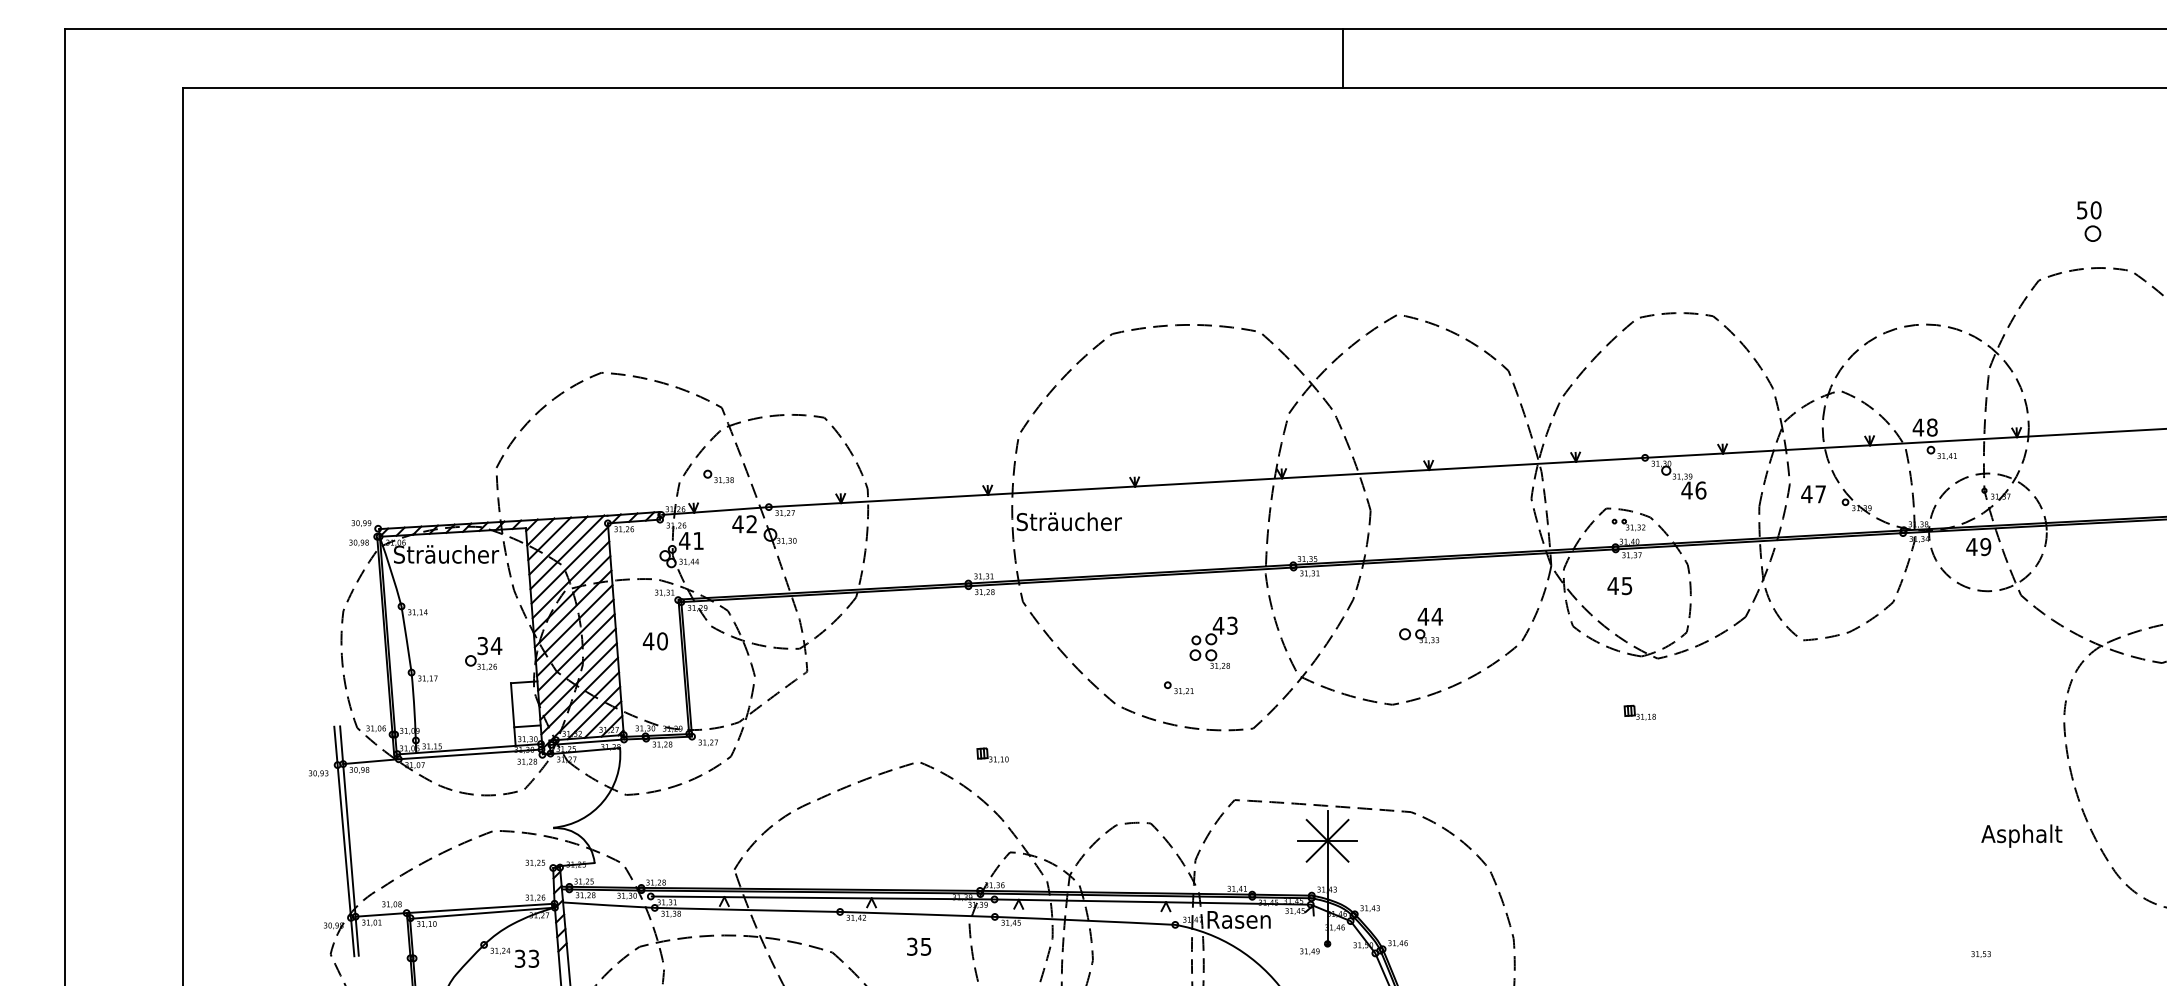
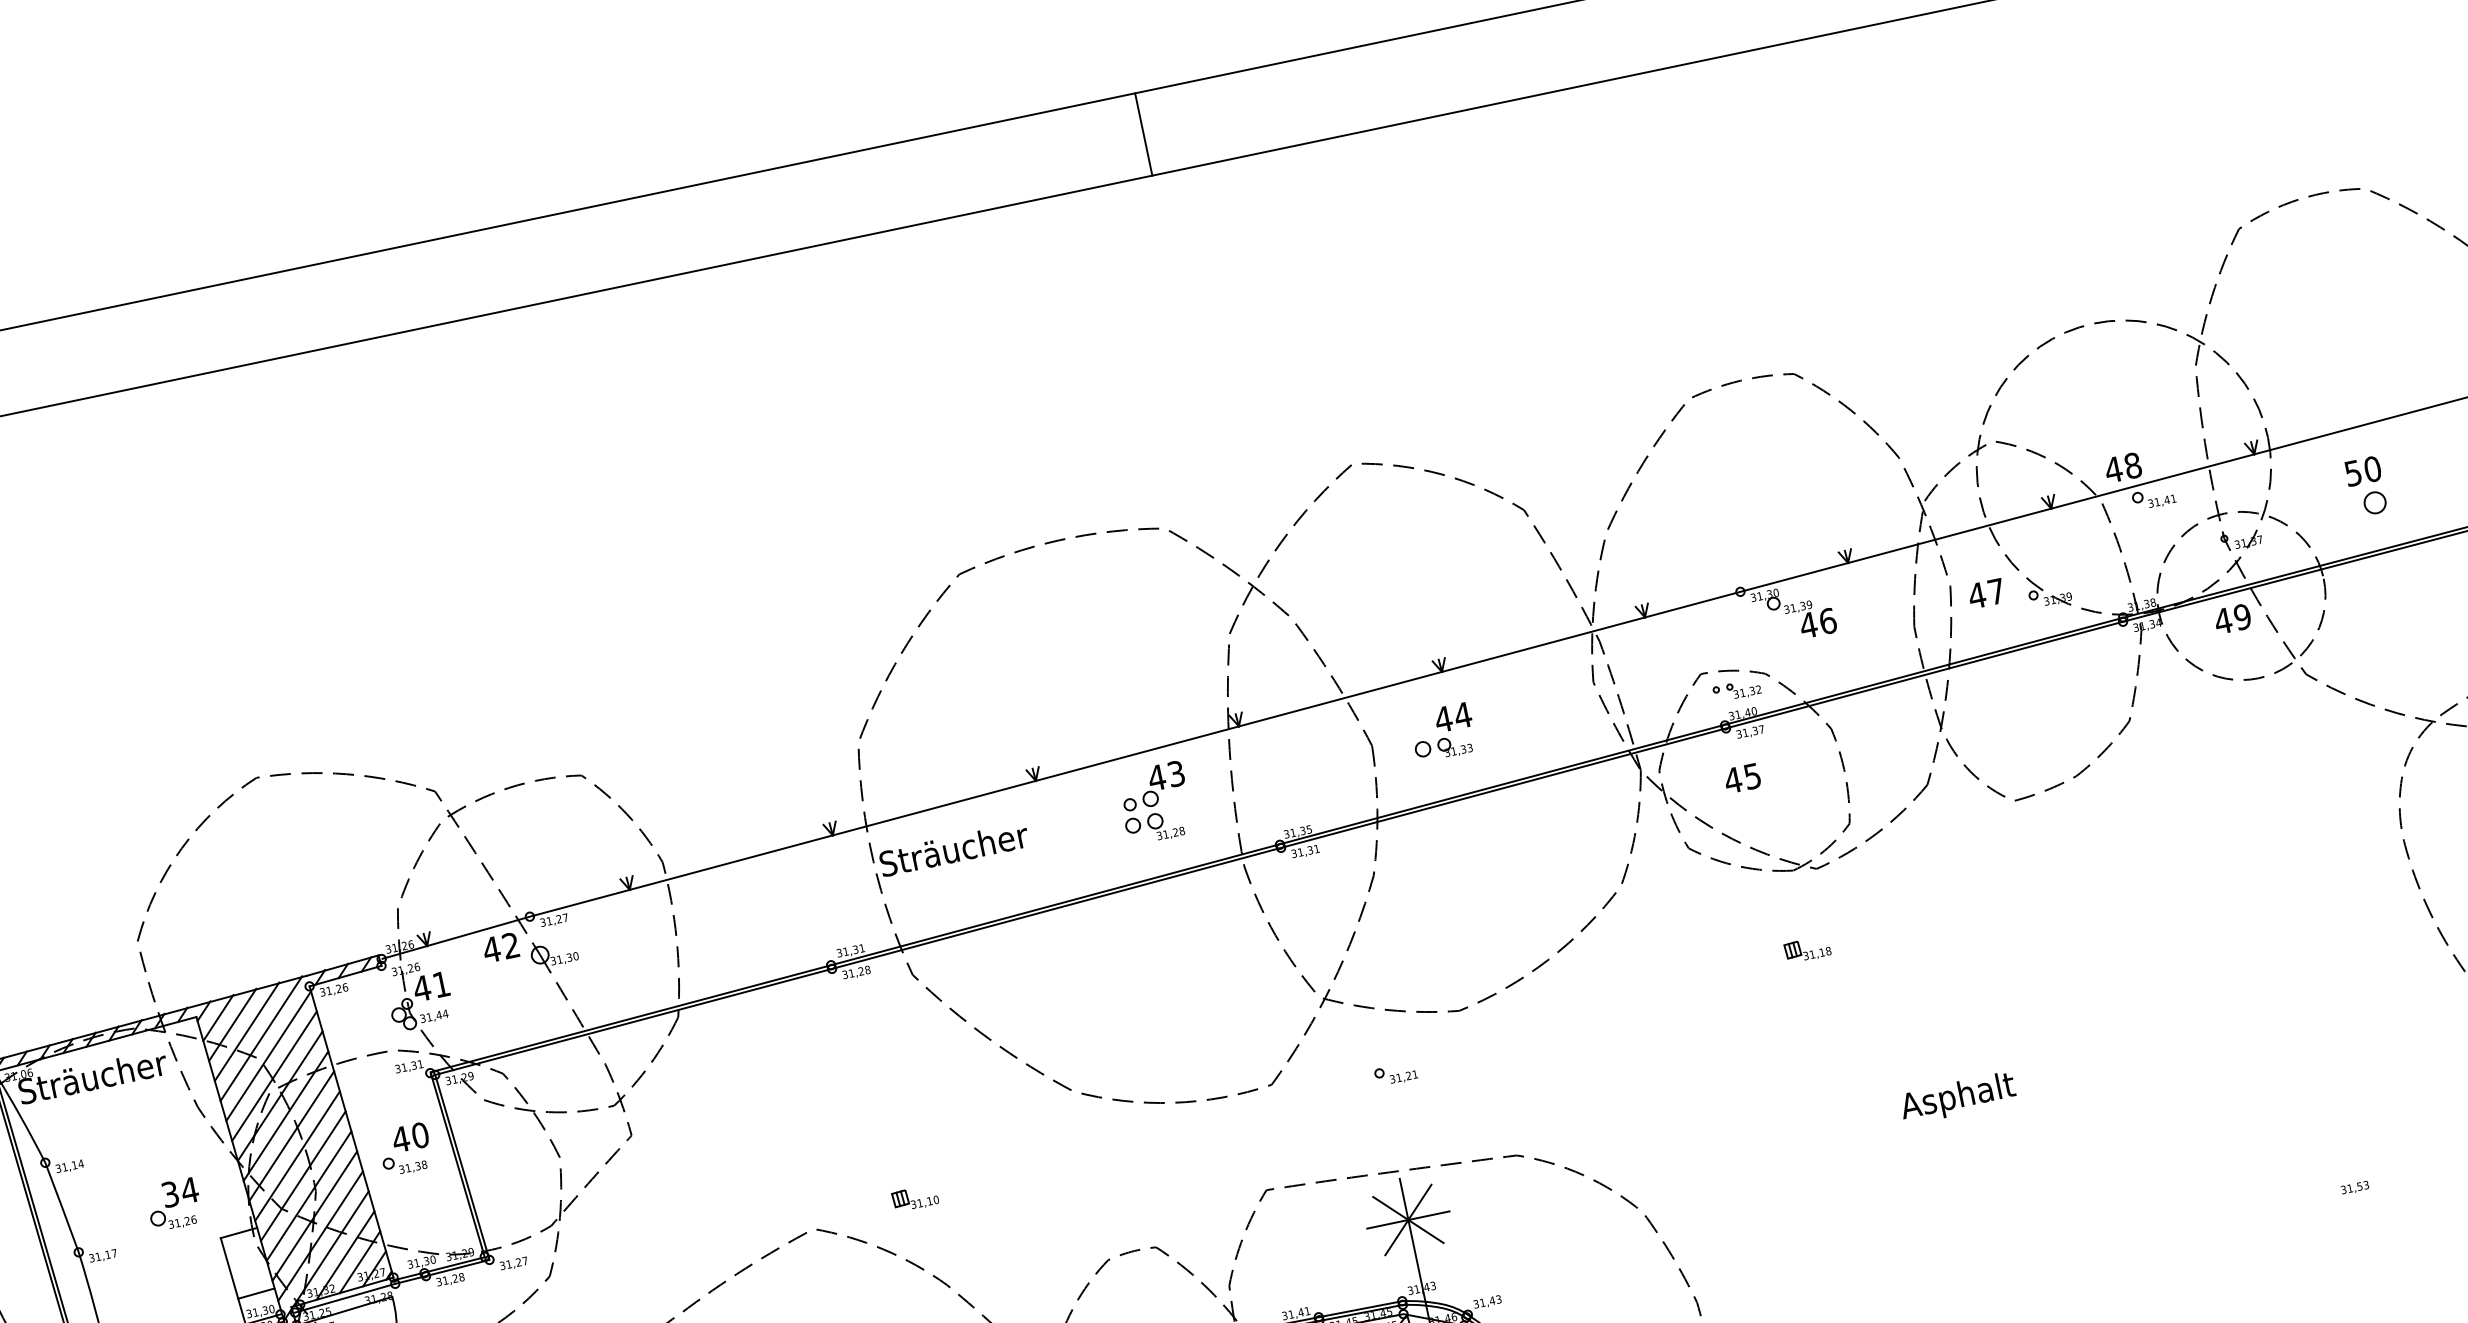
line: (1342, 58) -> (1143, 133), moved
part: (2089, 221) -> (2366, 486), moved
part: (718, 476) -> (404, 1163), moved
part: (1421, 625) -> (1443, 732), moved
part: (1213, 642) -> (1154, 802), moved
part: (1178, 687) -> (1395, 1073), moved
text: (2021, 835) -> (1957, 1097), moved

